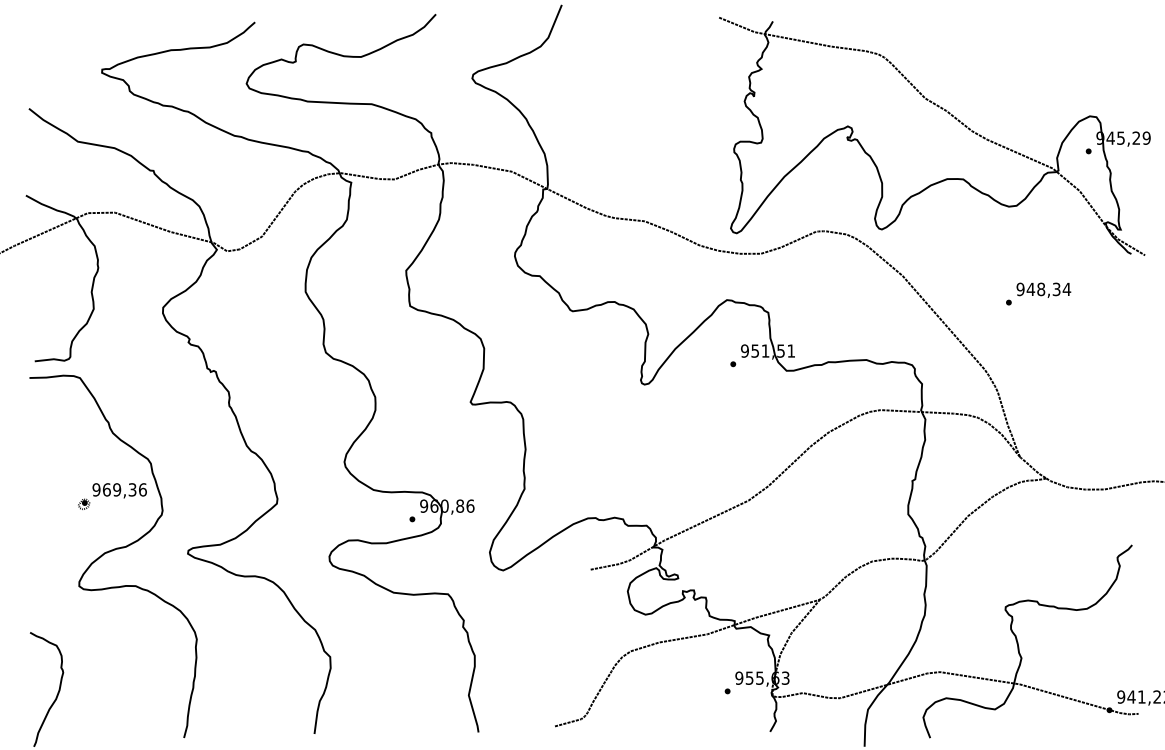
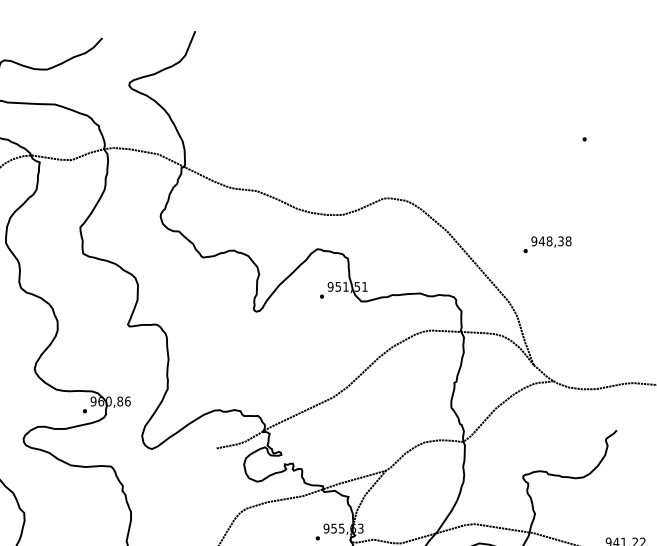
part: (951, 116) -> (483, 113), removed
text: (1066, 289) -> (568, 241), 948,34 -> 948,38

